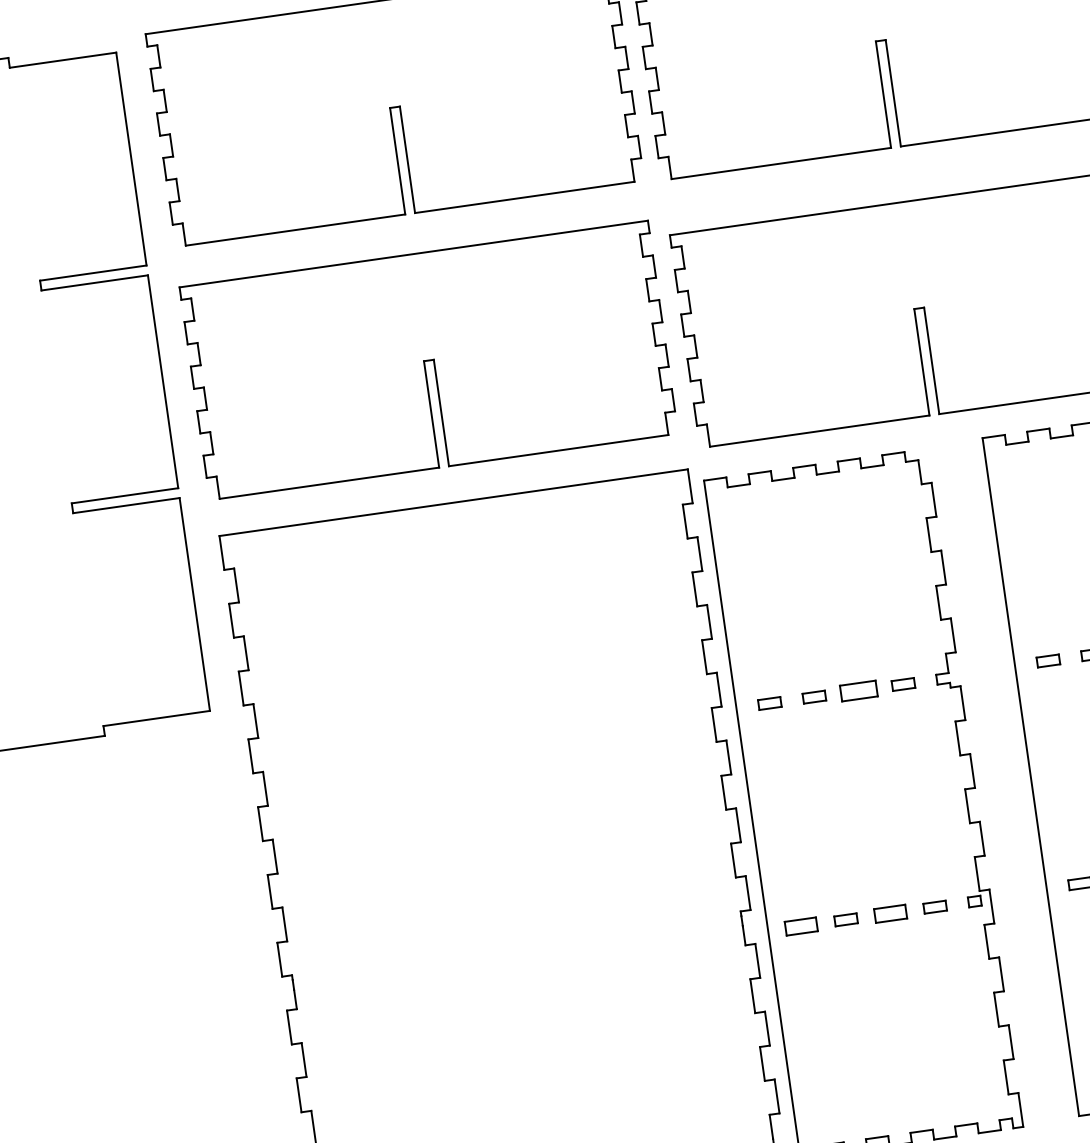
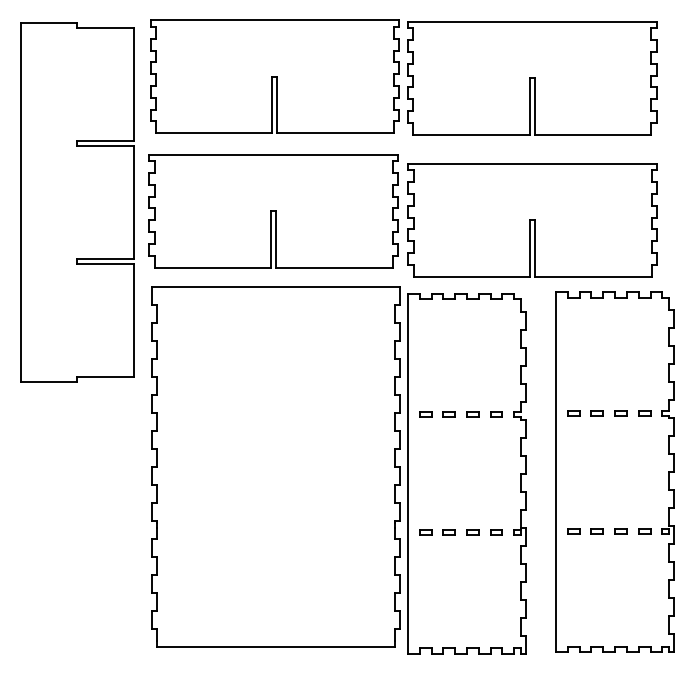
part: (858, 690) -> (472, 414), size x0.62
part: (889, 912) -> (472, 532), size x0.71
part: (801, 925) -> (425, 532), size x0.71

